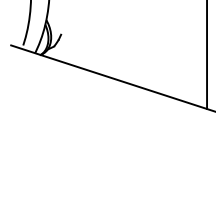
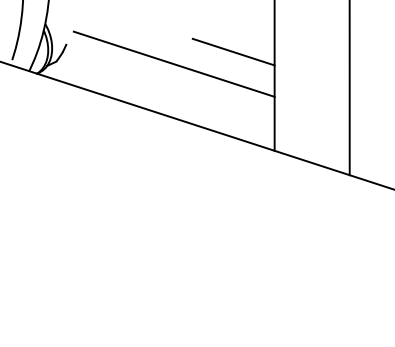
line: (178, 39) -> (233, 51), added
line: (136, 47) -> (173, 63), added

